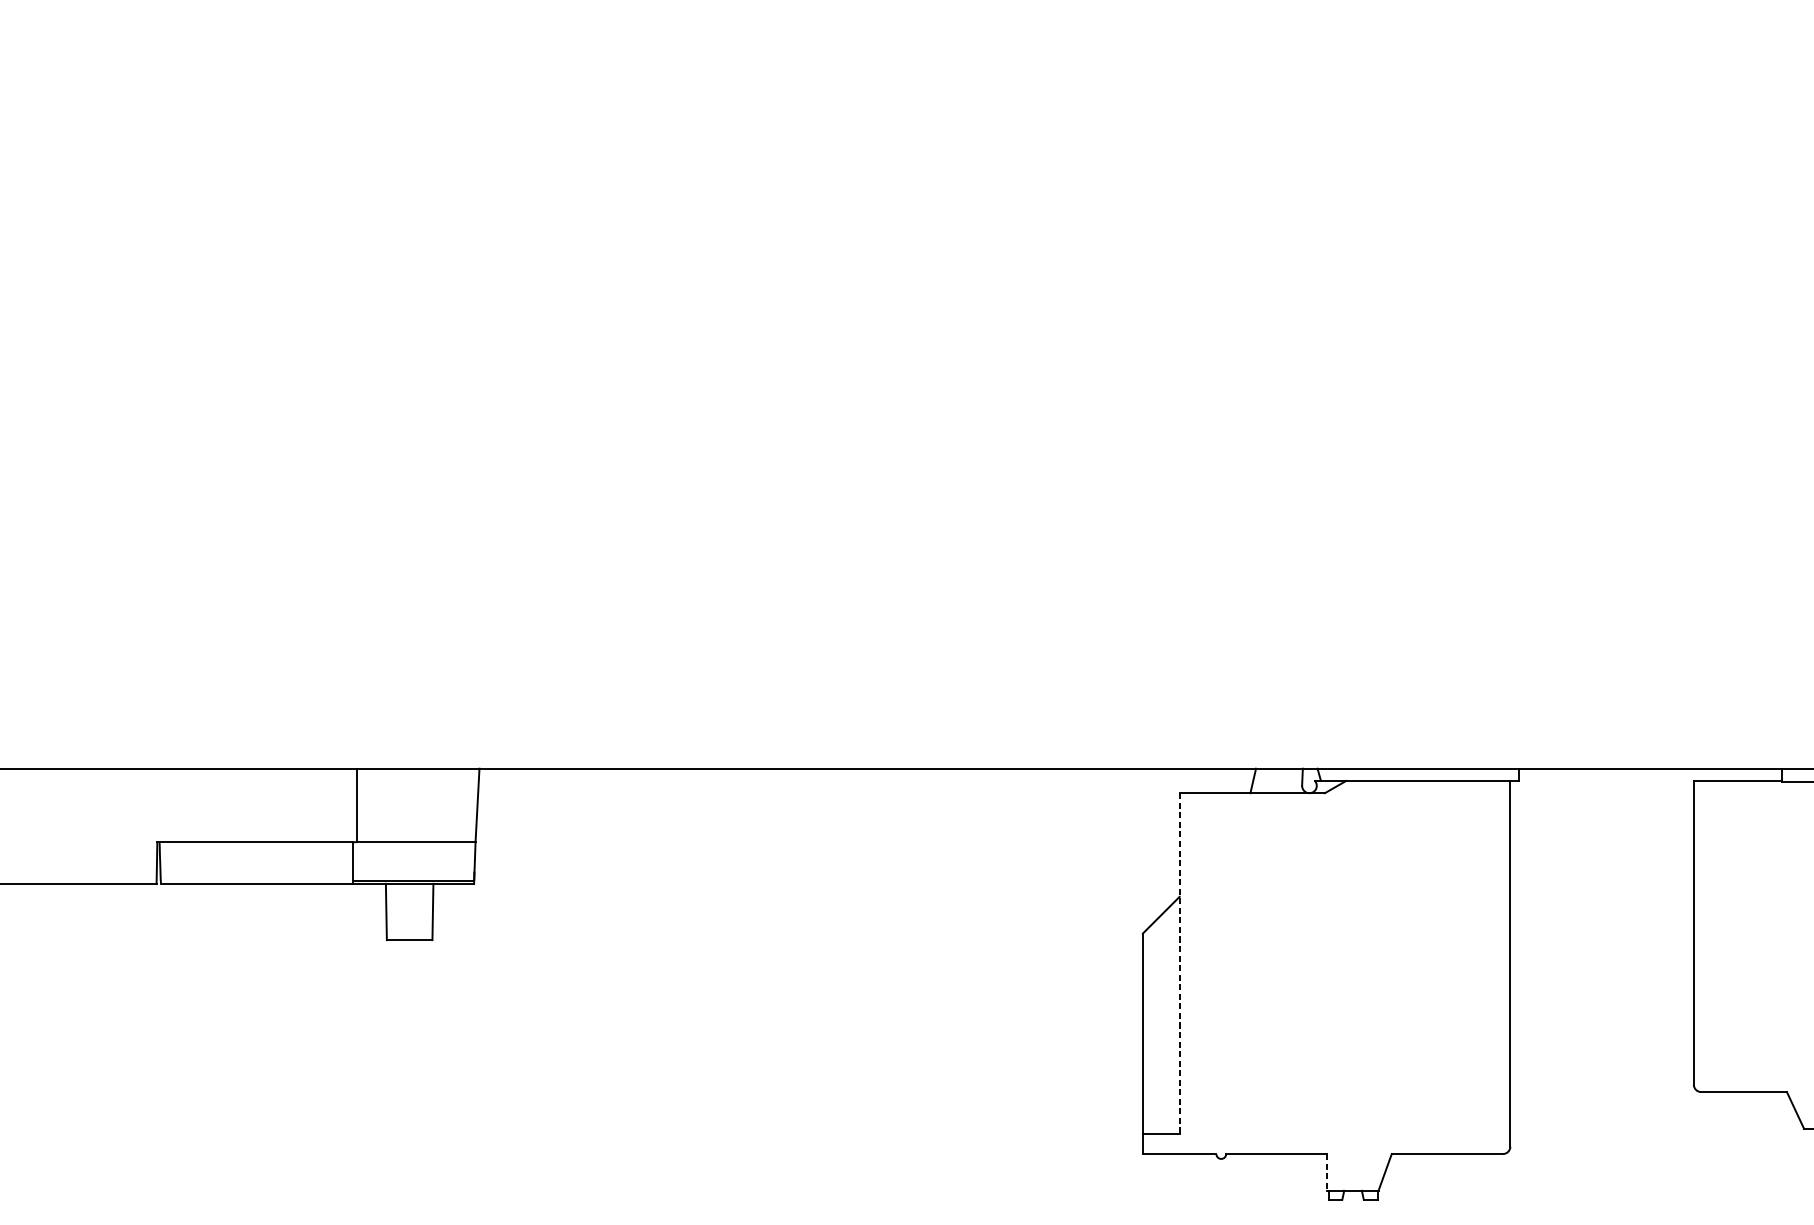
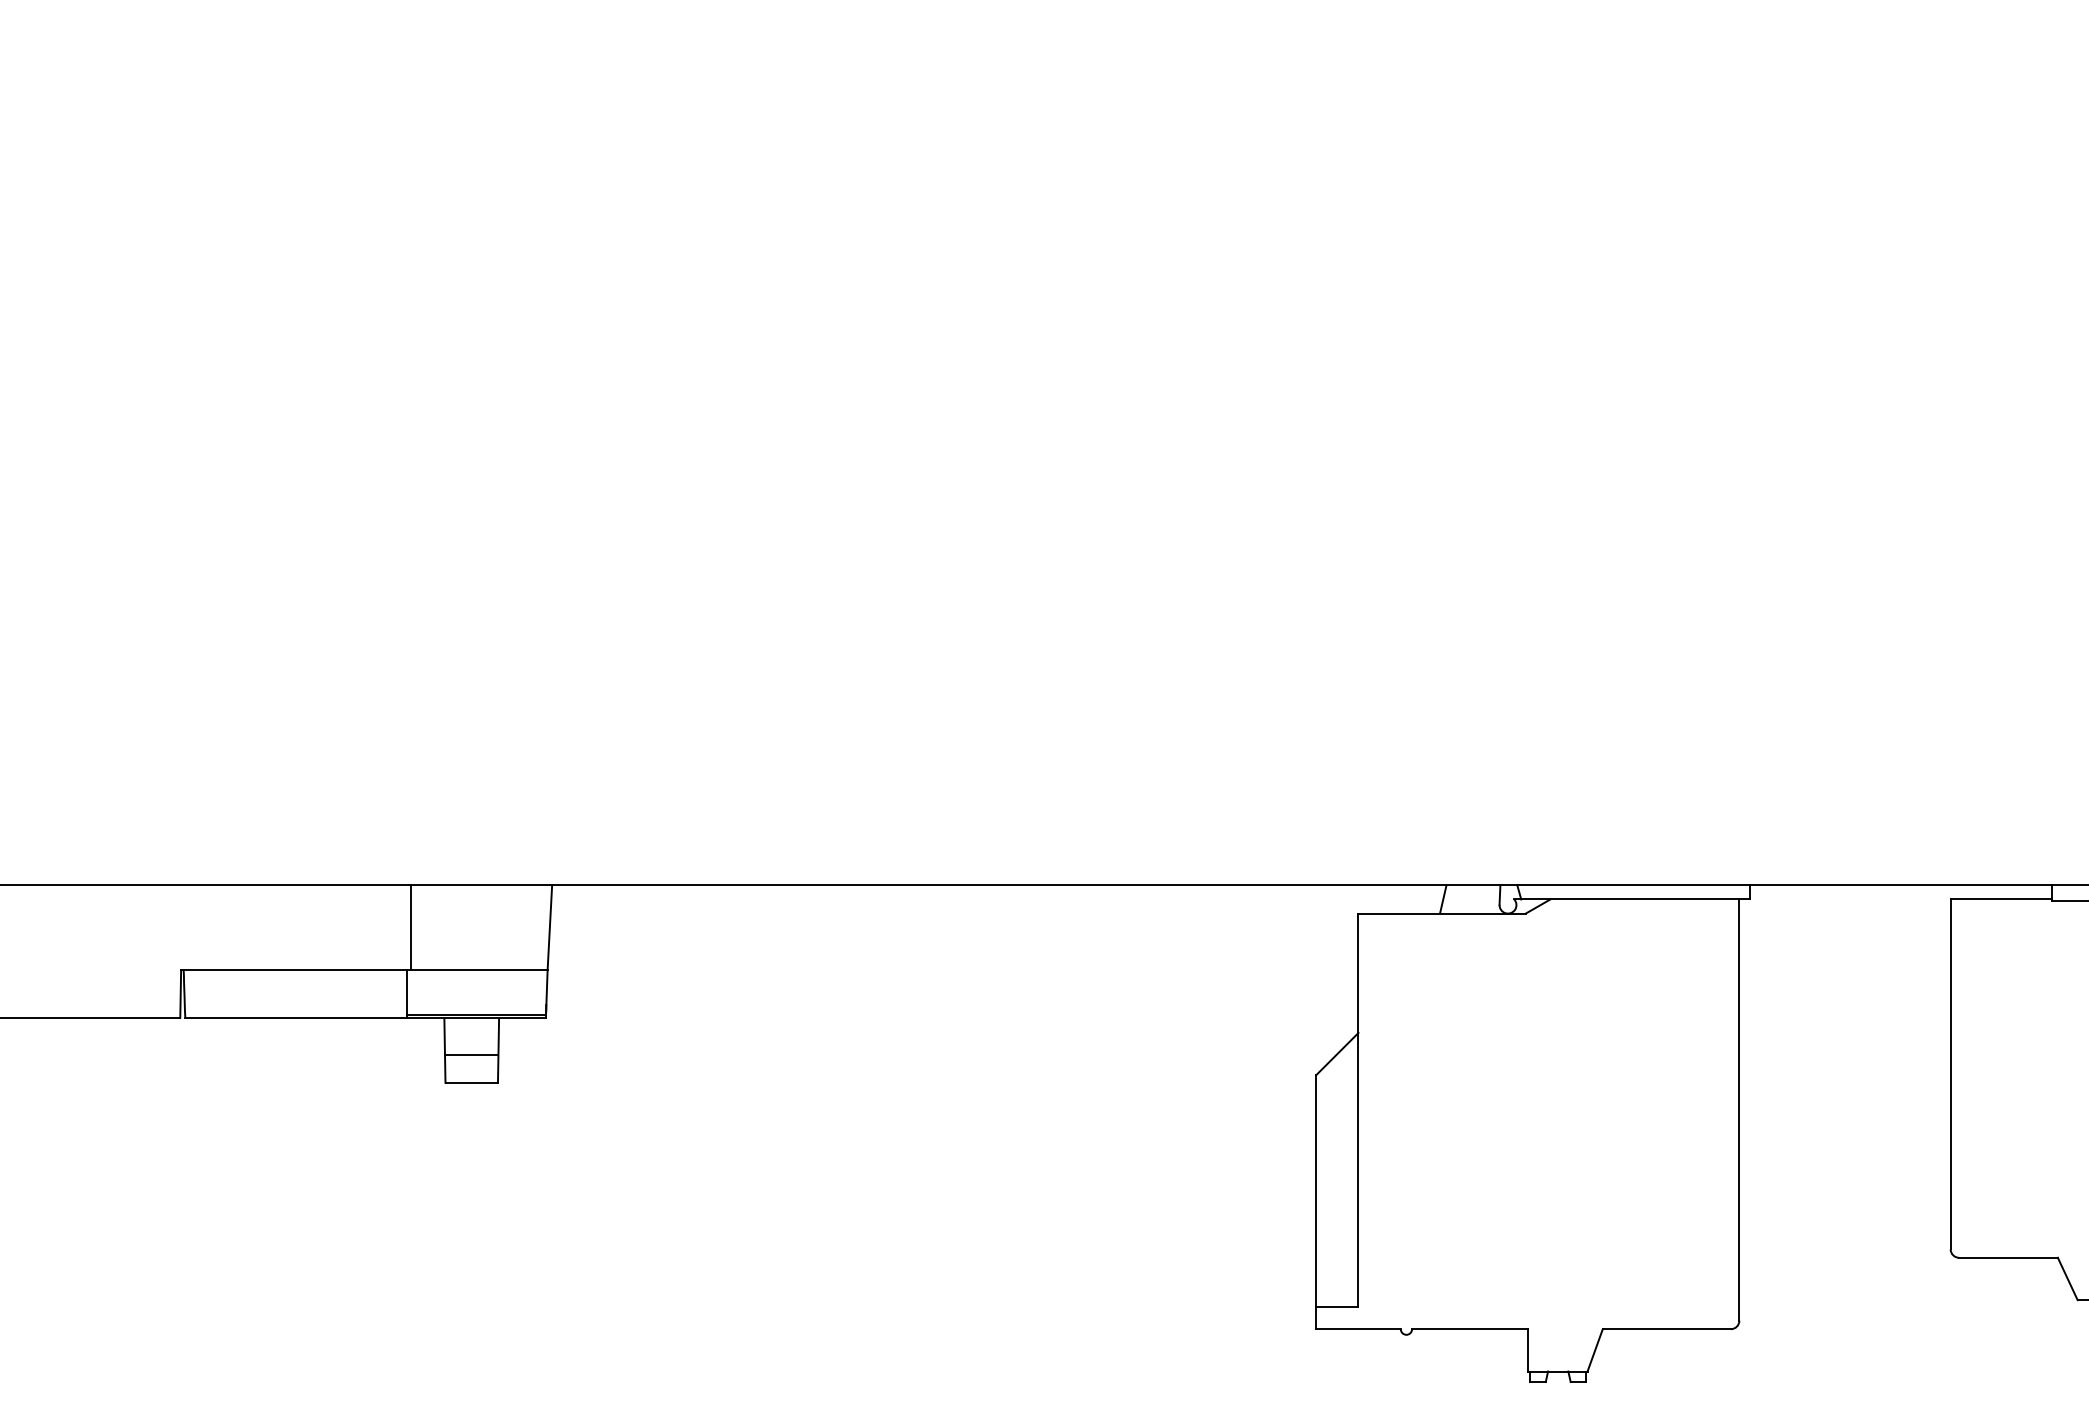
line: (409, 916) -> (471, 1055), added
line: (1179, 964) -> (1358, 1110), dashed -> solid
line: (1326, 1172) -> (1527, 1350), dashed -> solid

